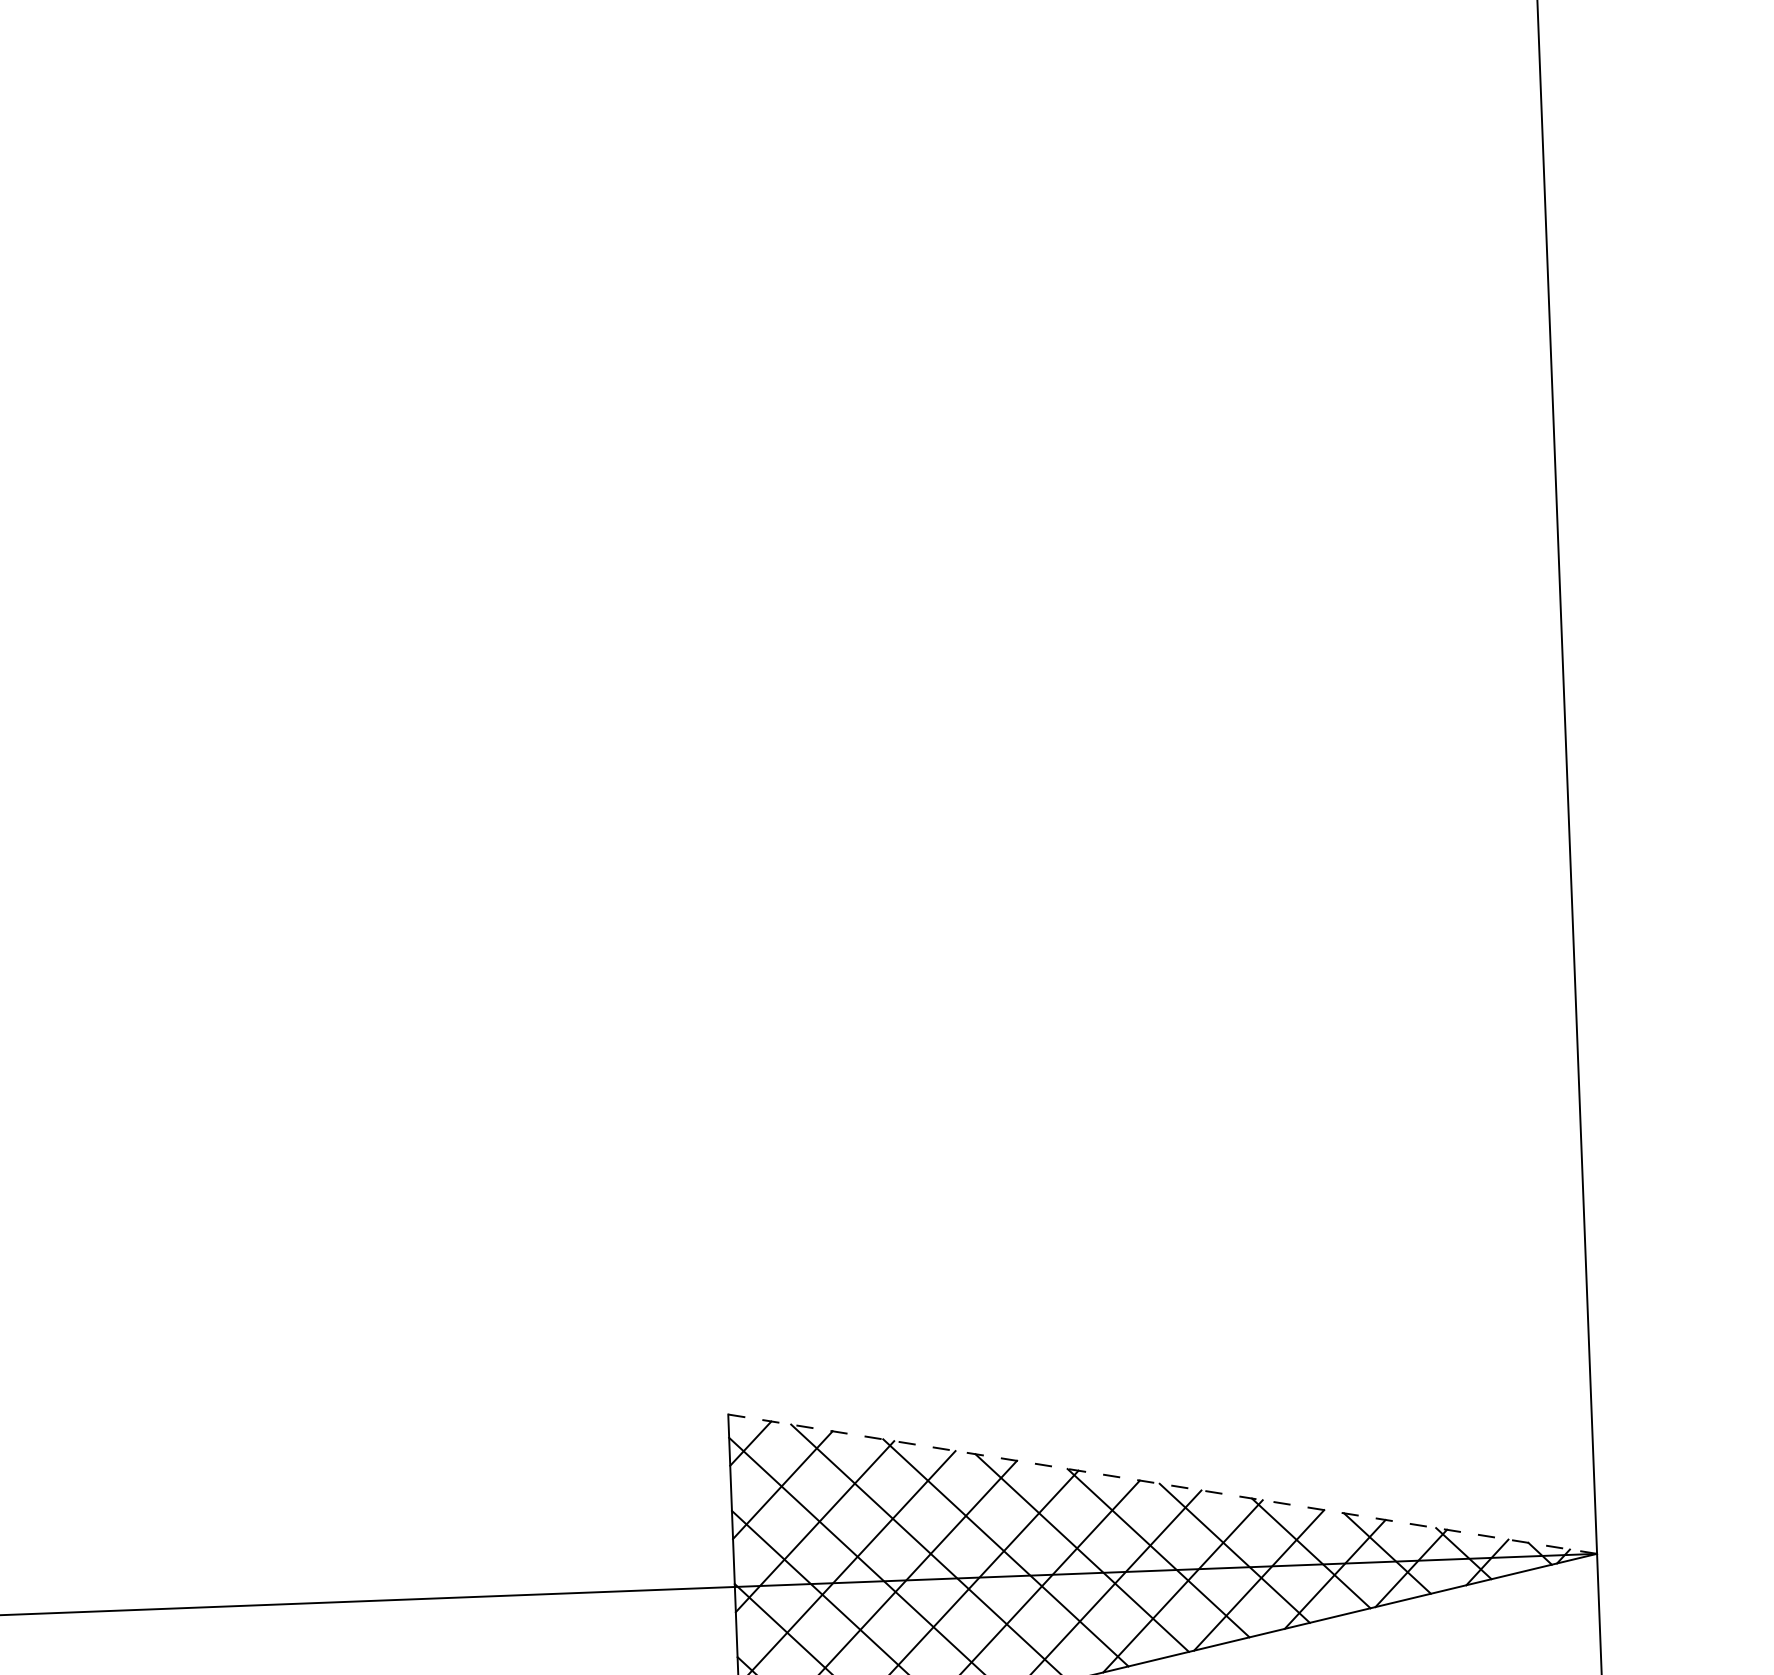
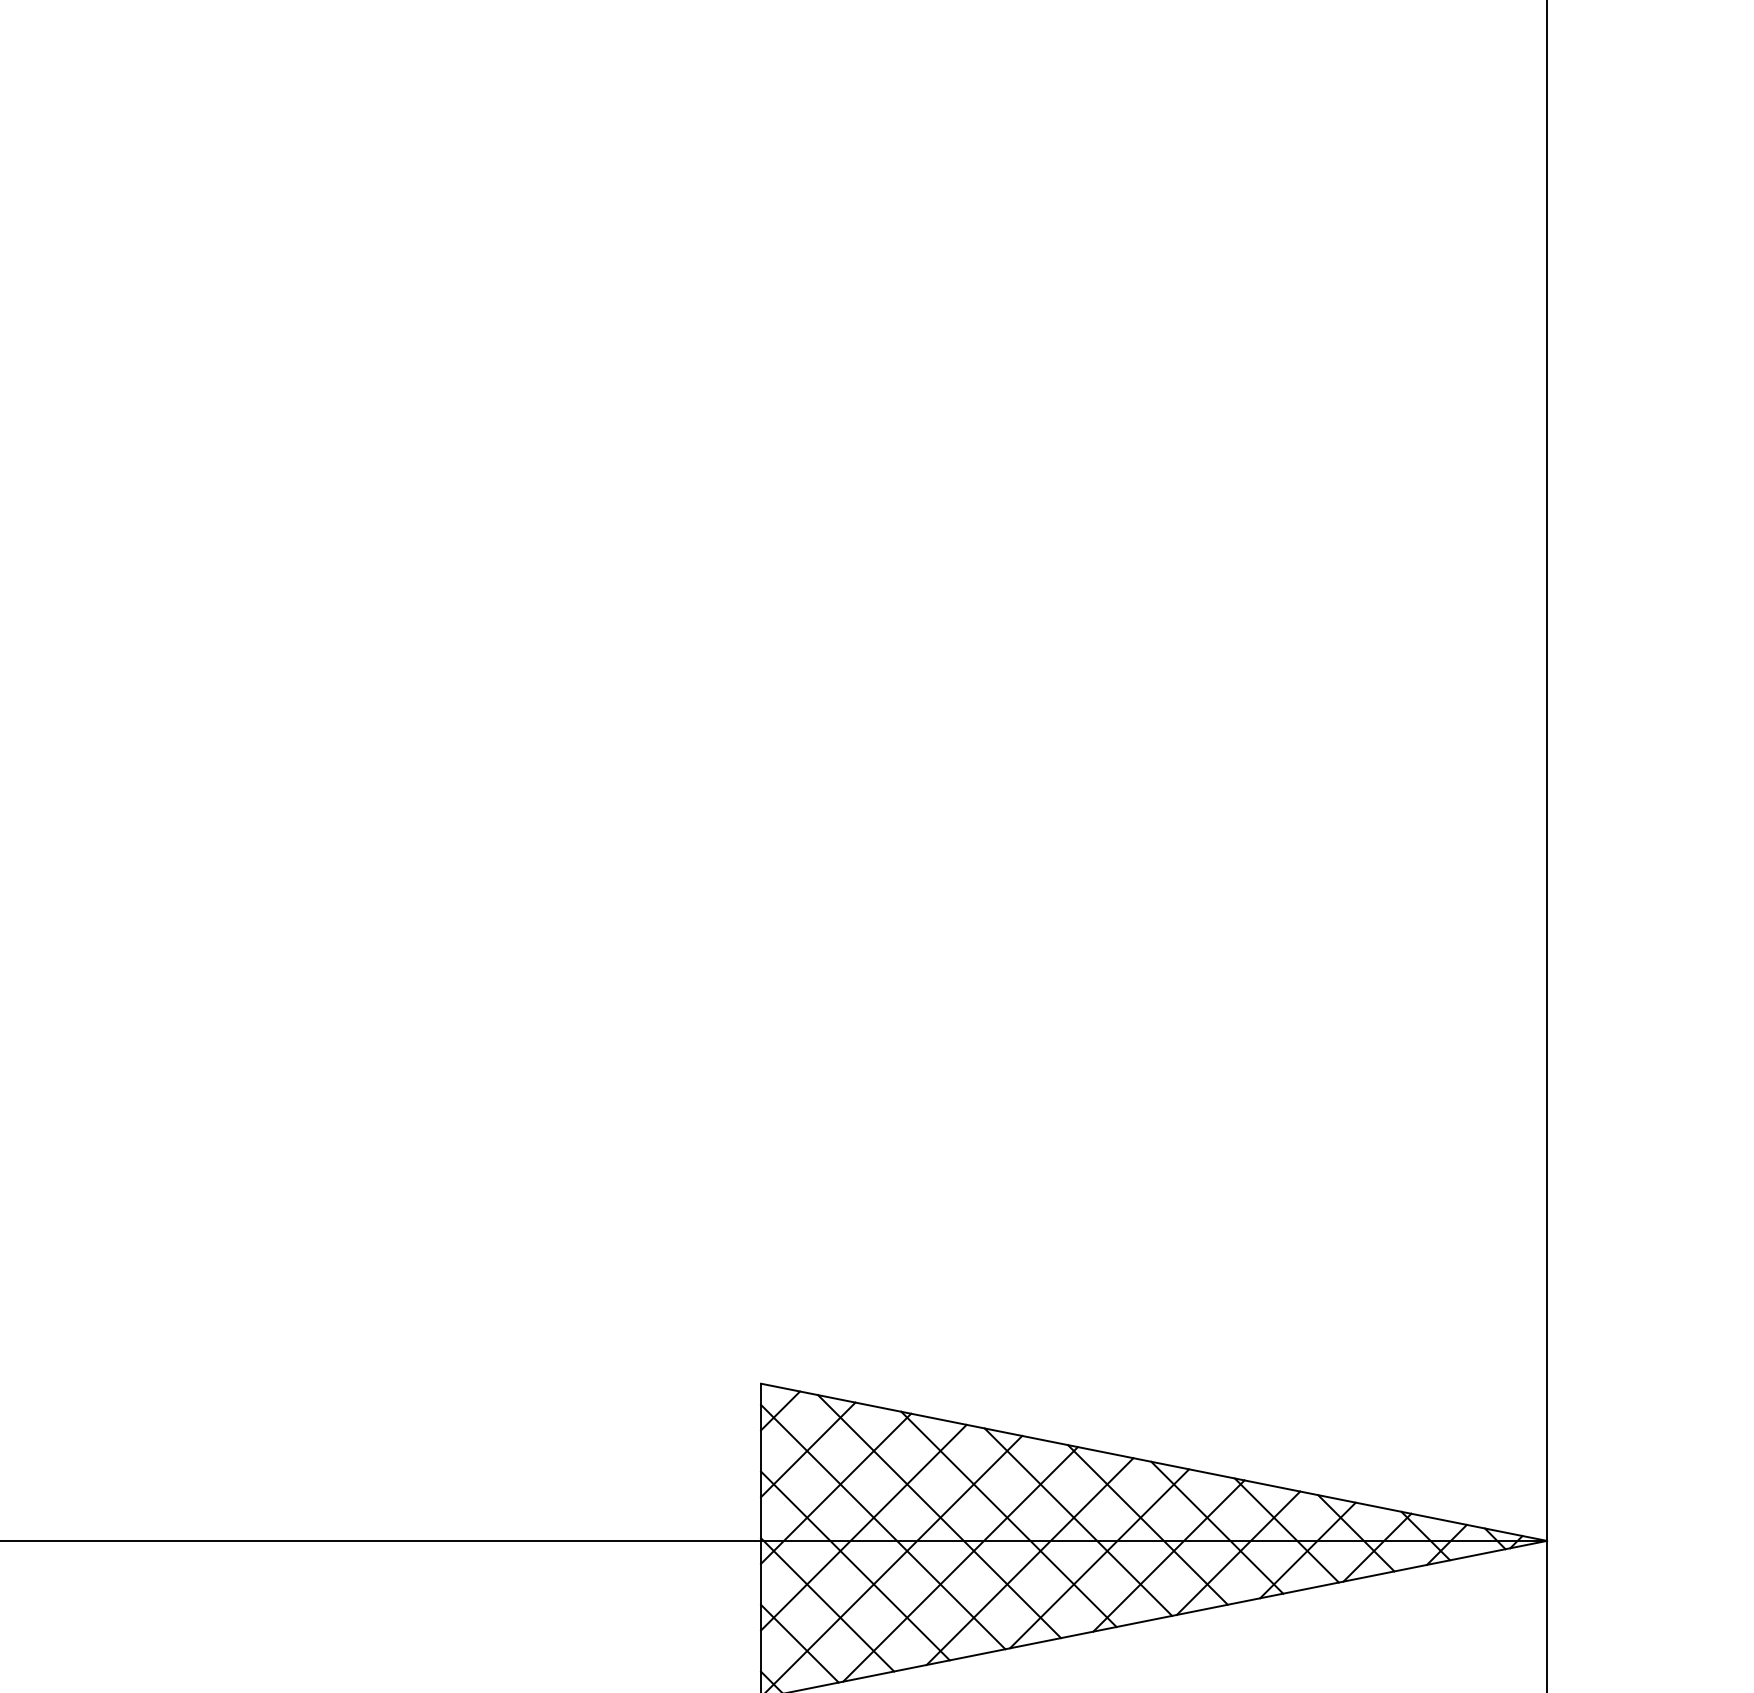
line: (1163, 1484) -> (1154, 1462), dashed -> solid

